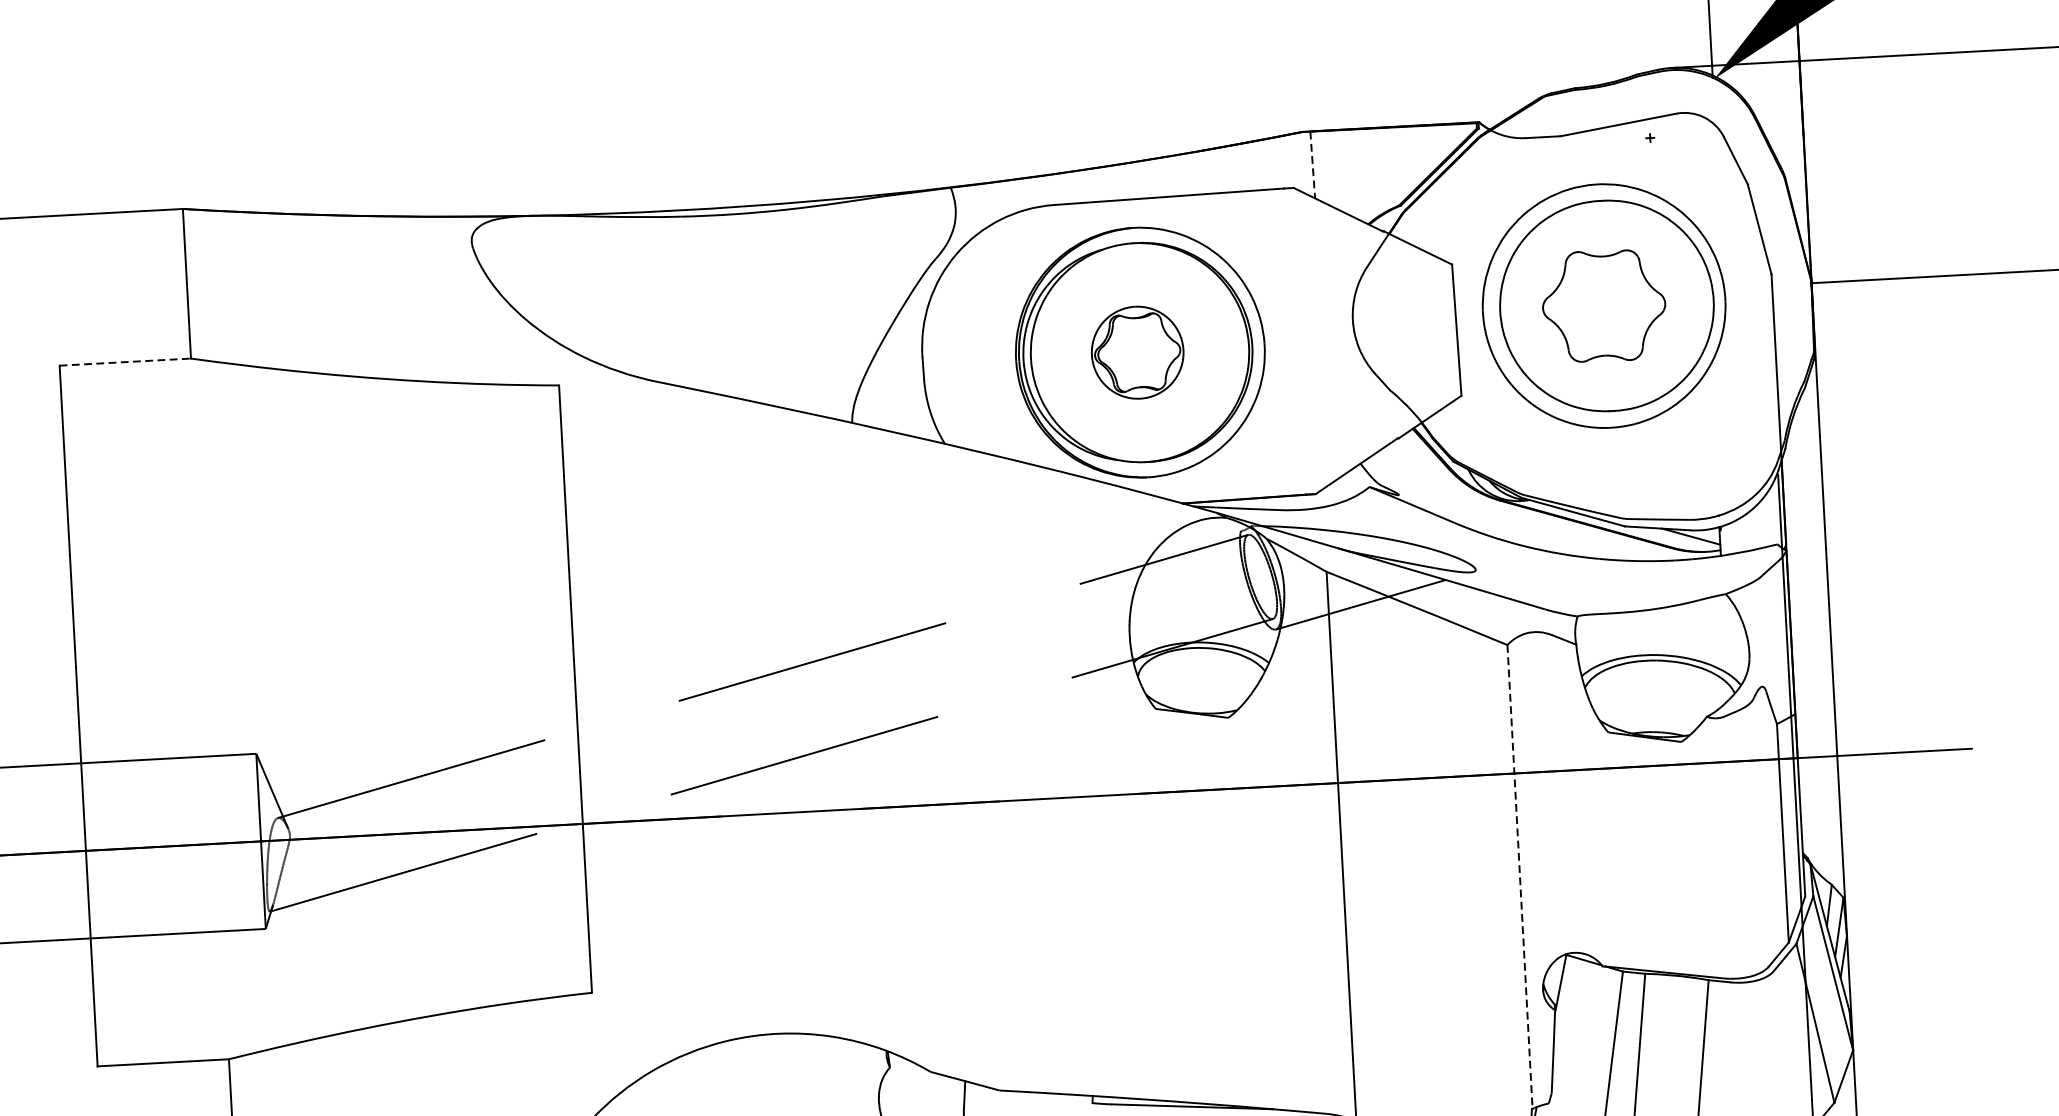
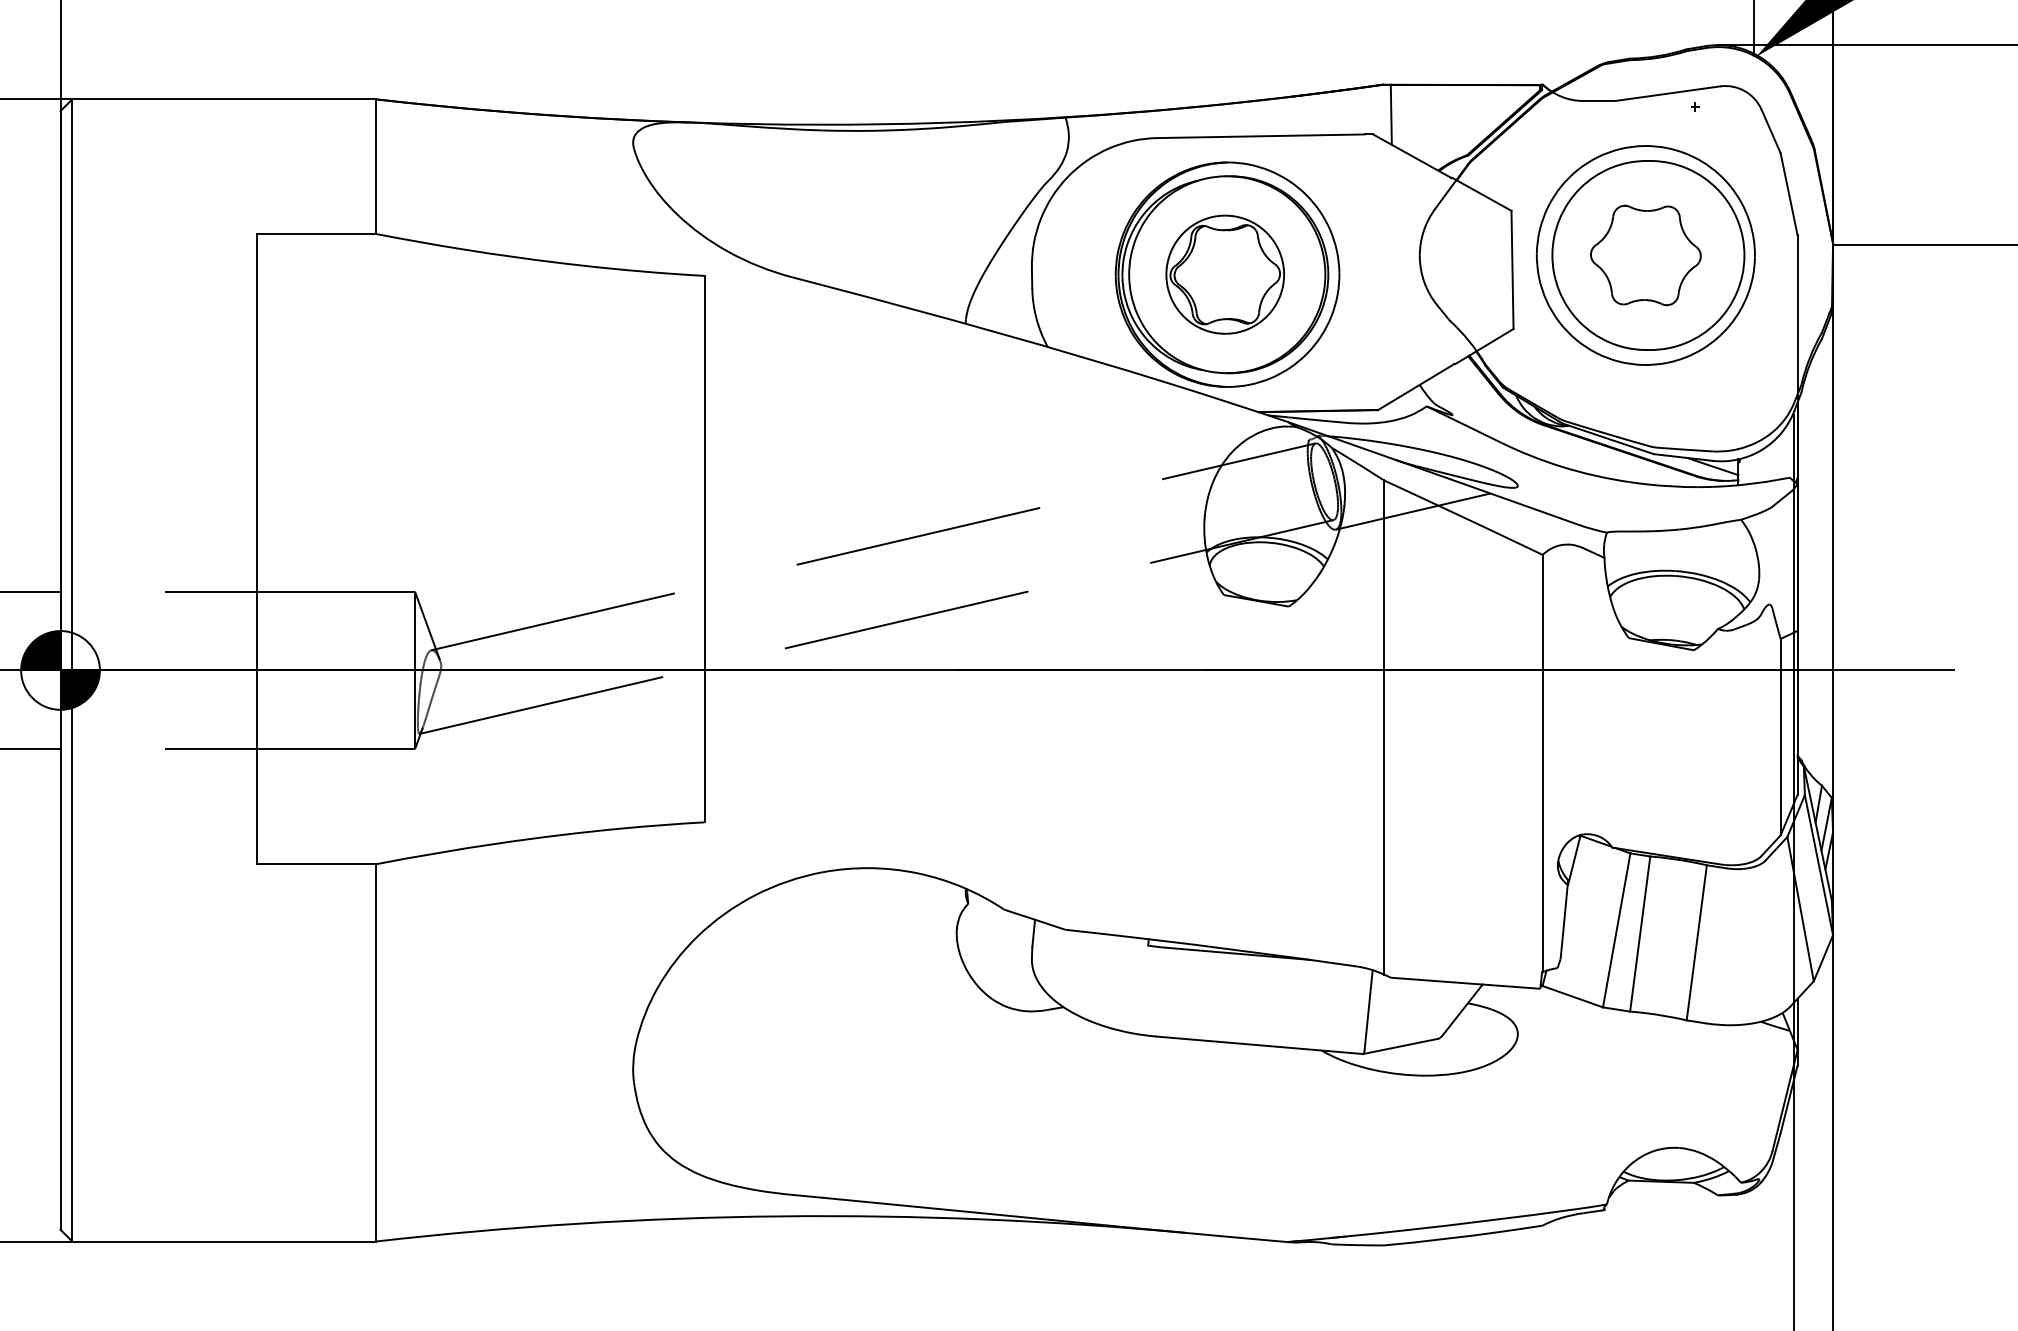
line: (1312, 165) -> (1391, 115), dashed -> solid
part: (1136, 352) -> (1224, 274), size x1.43
line: (126, 361) -> (317, 233), dashed -> solid
line: (1519, 876) -> (1542, 763), dashed -> solid

